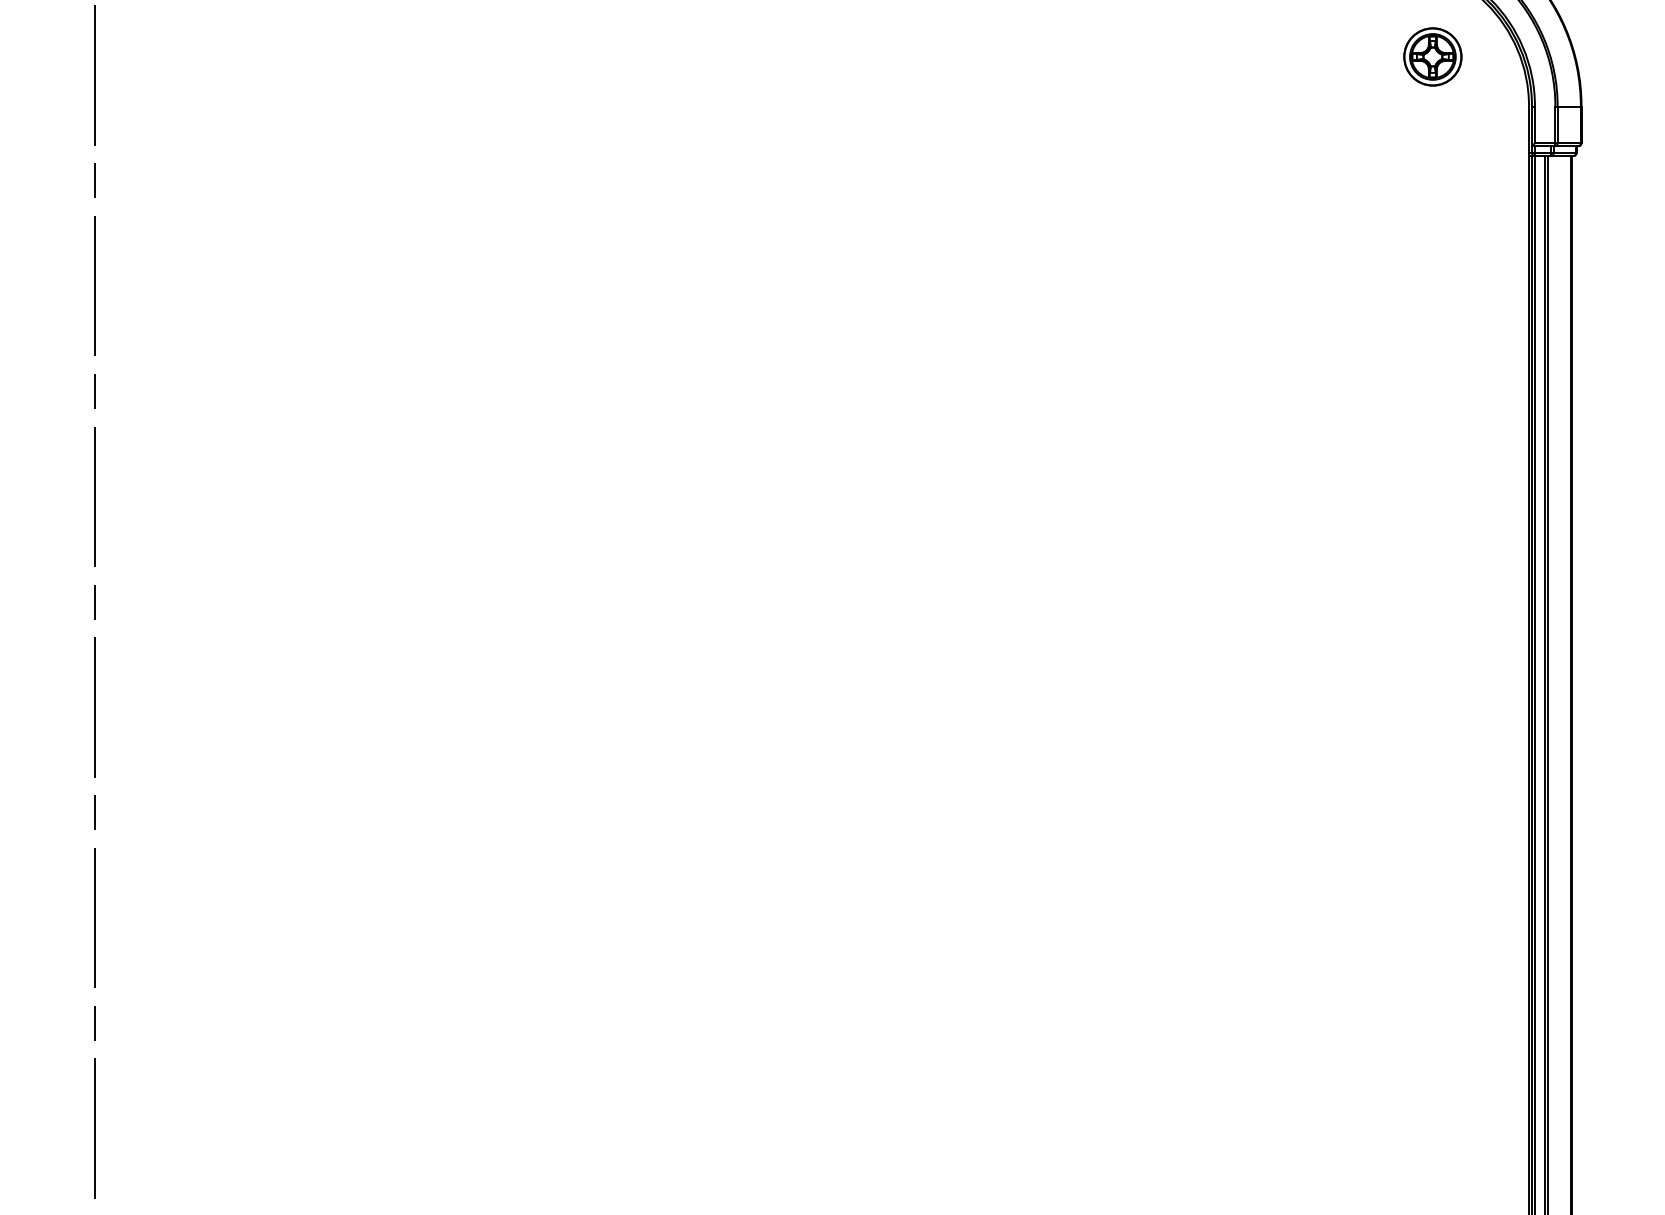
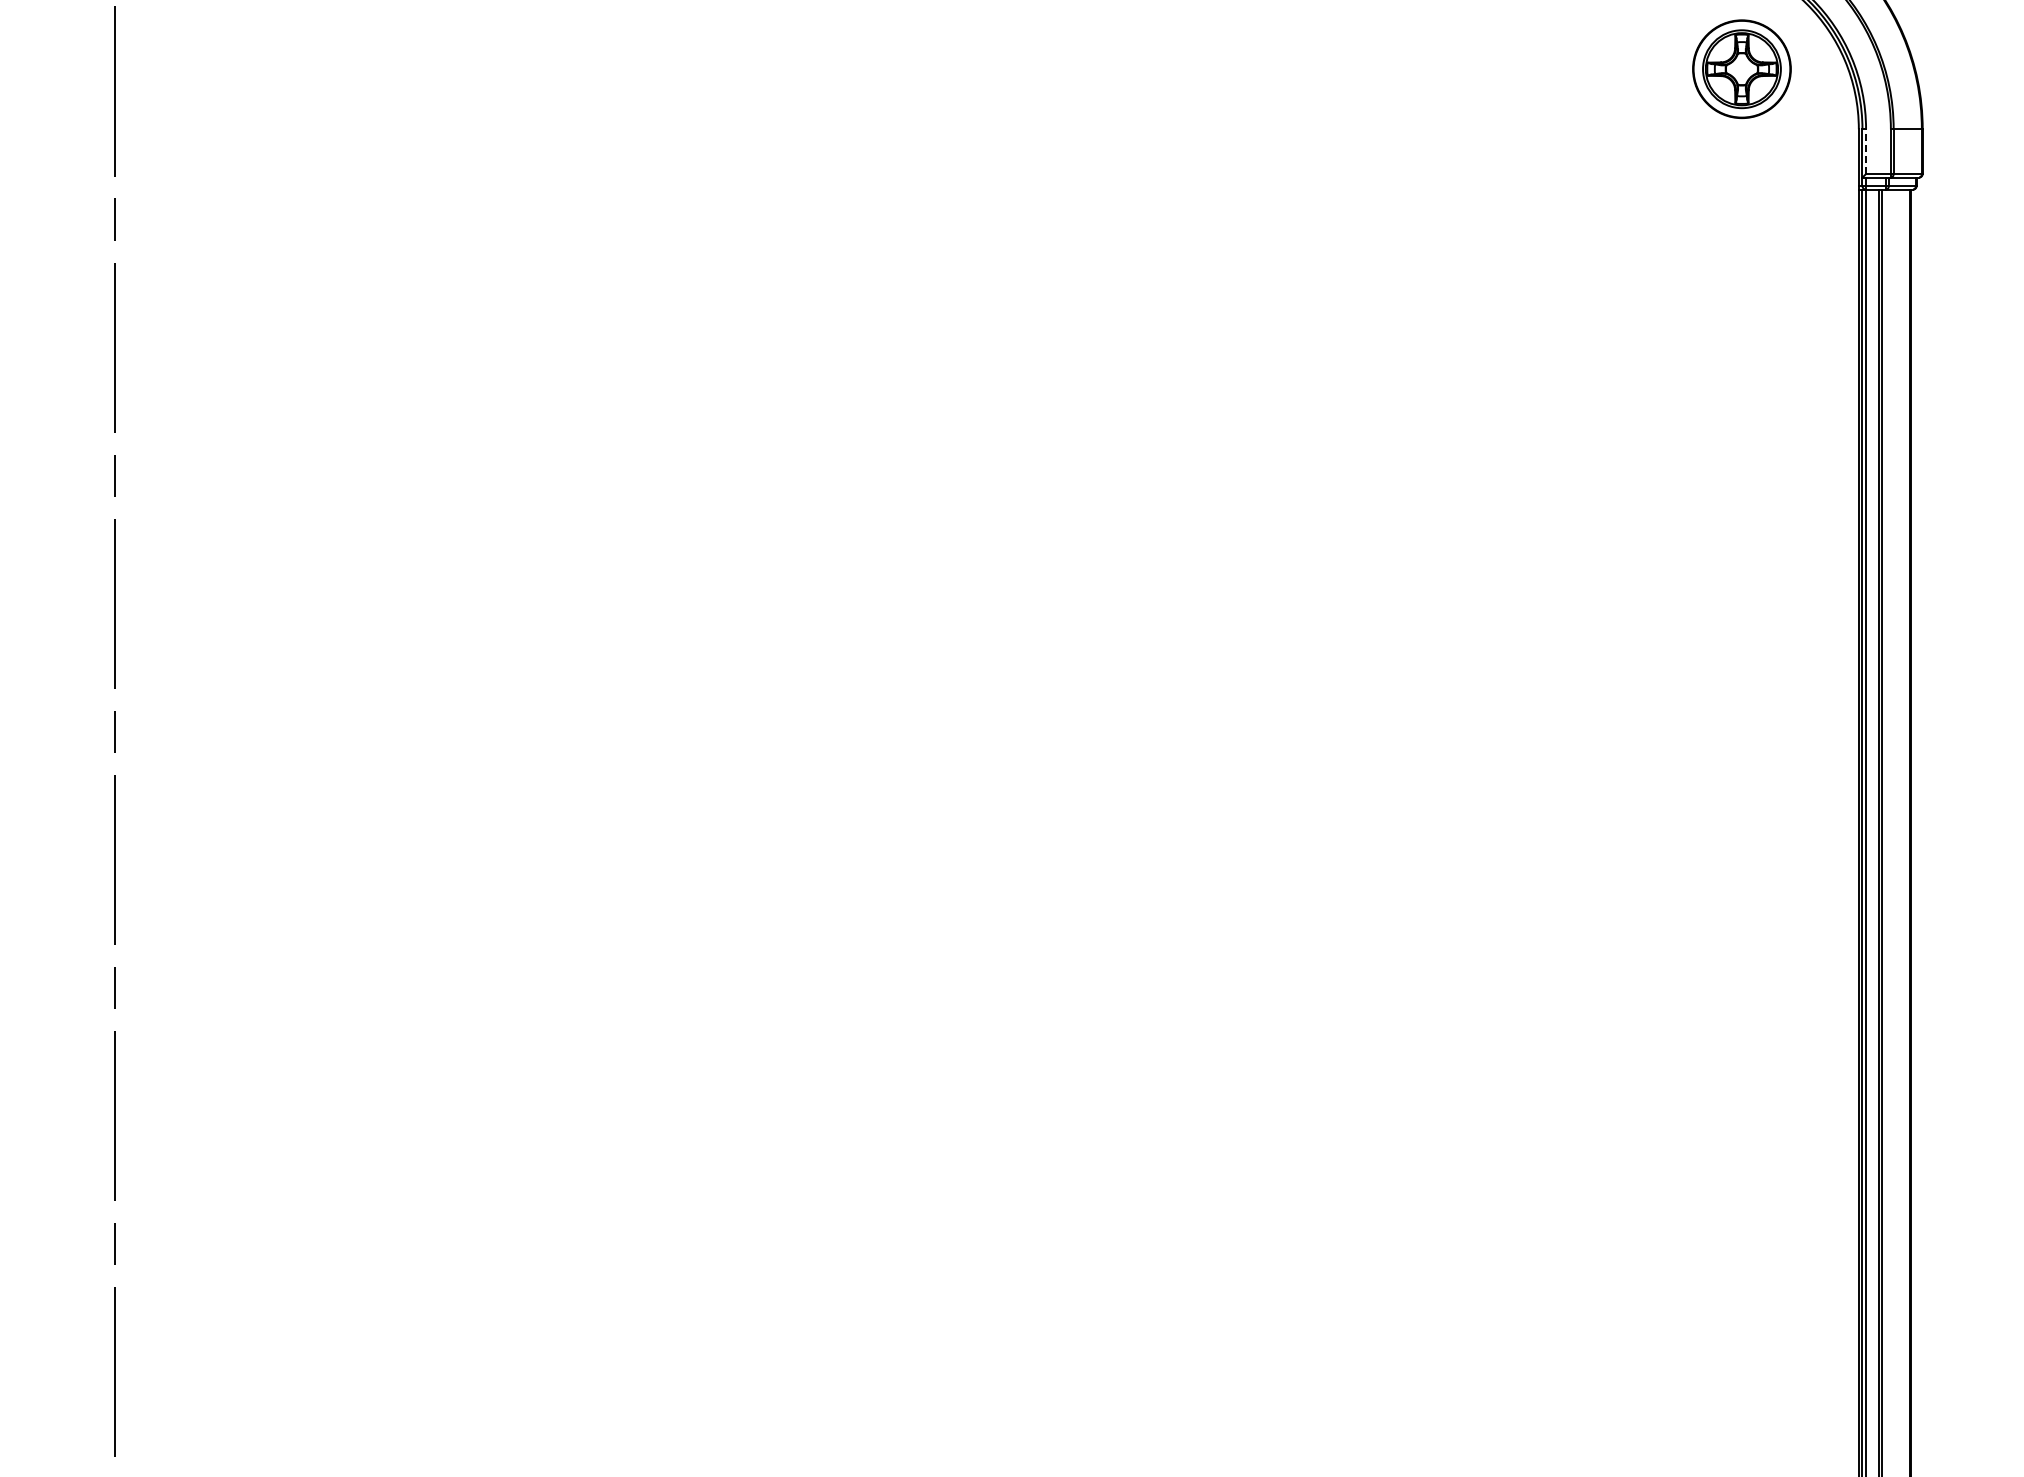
part: (1432, 56) -> (1741, 68), size x1.4
line: (1535, 124) -> (1866, 151), solid -> dashed

